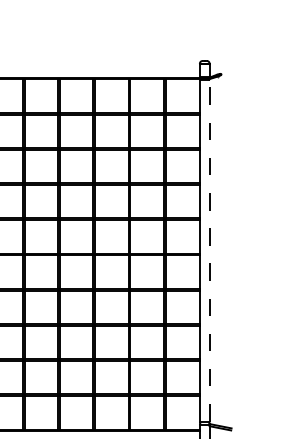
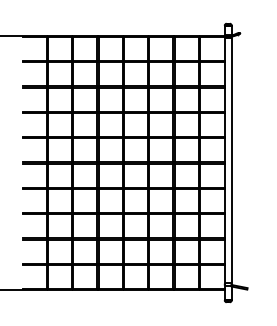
line: (209, 251) -> (231, 160), dashed -> solid

